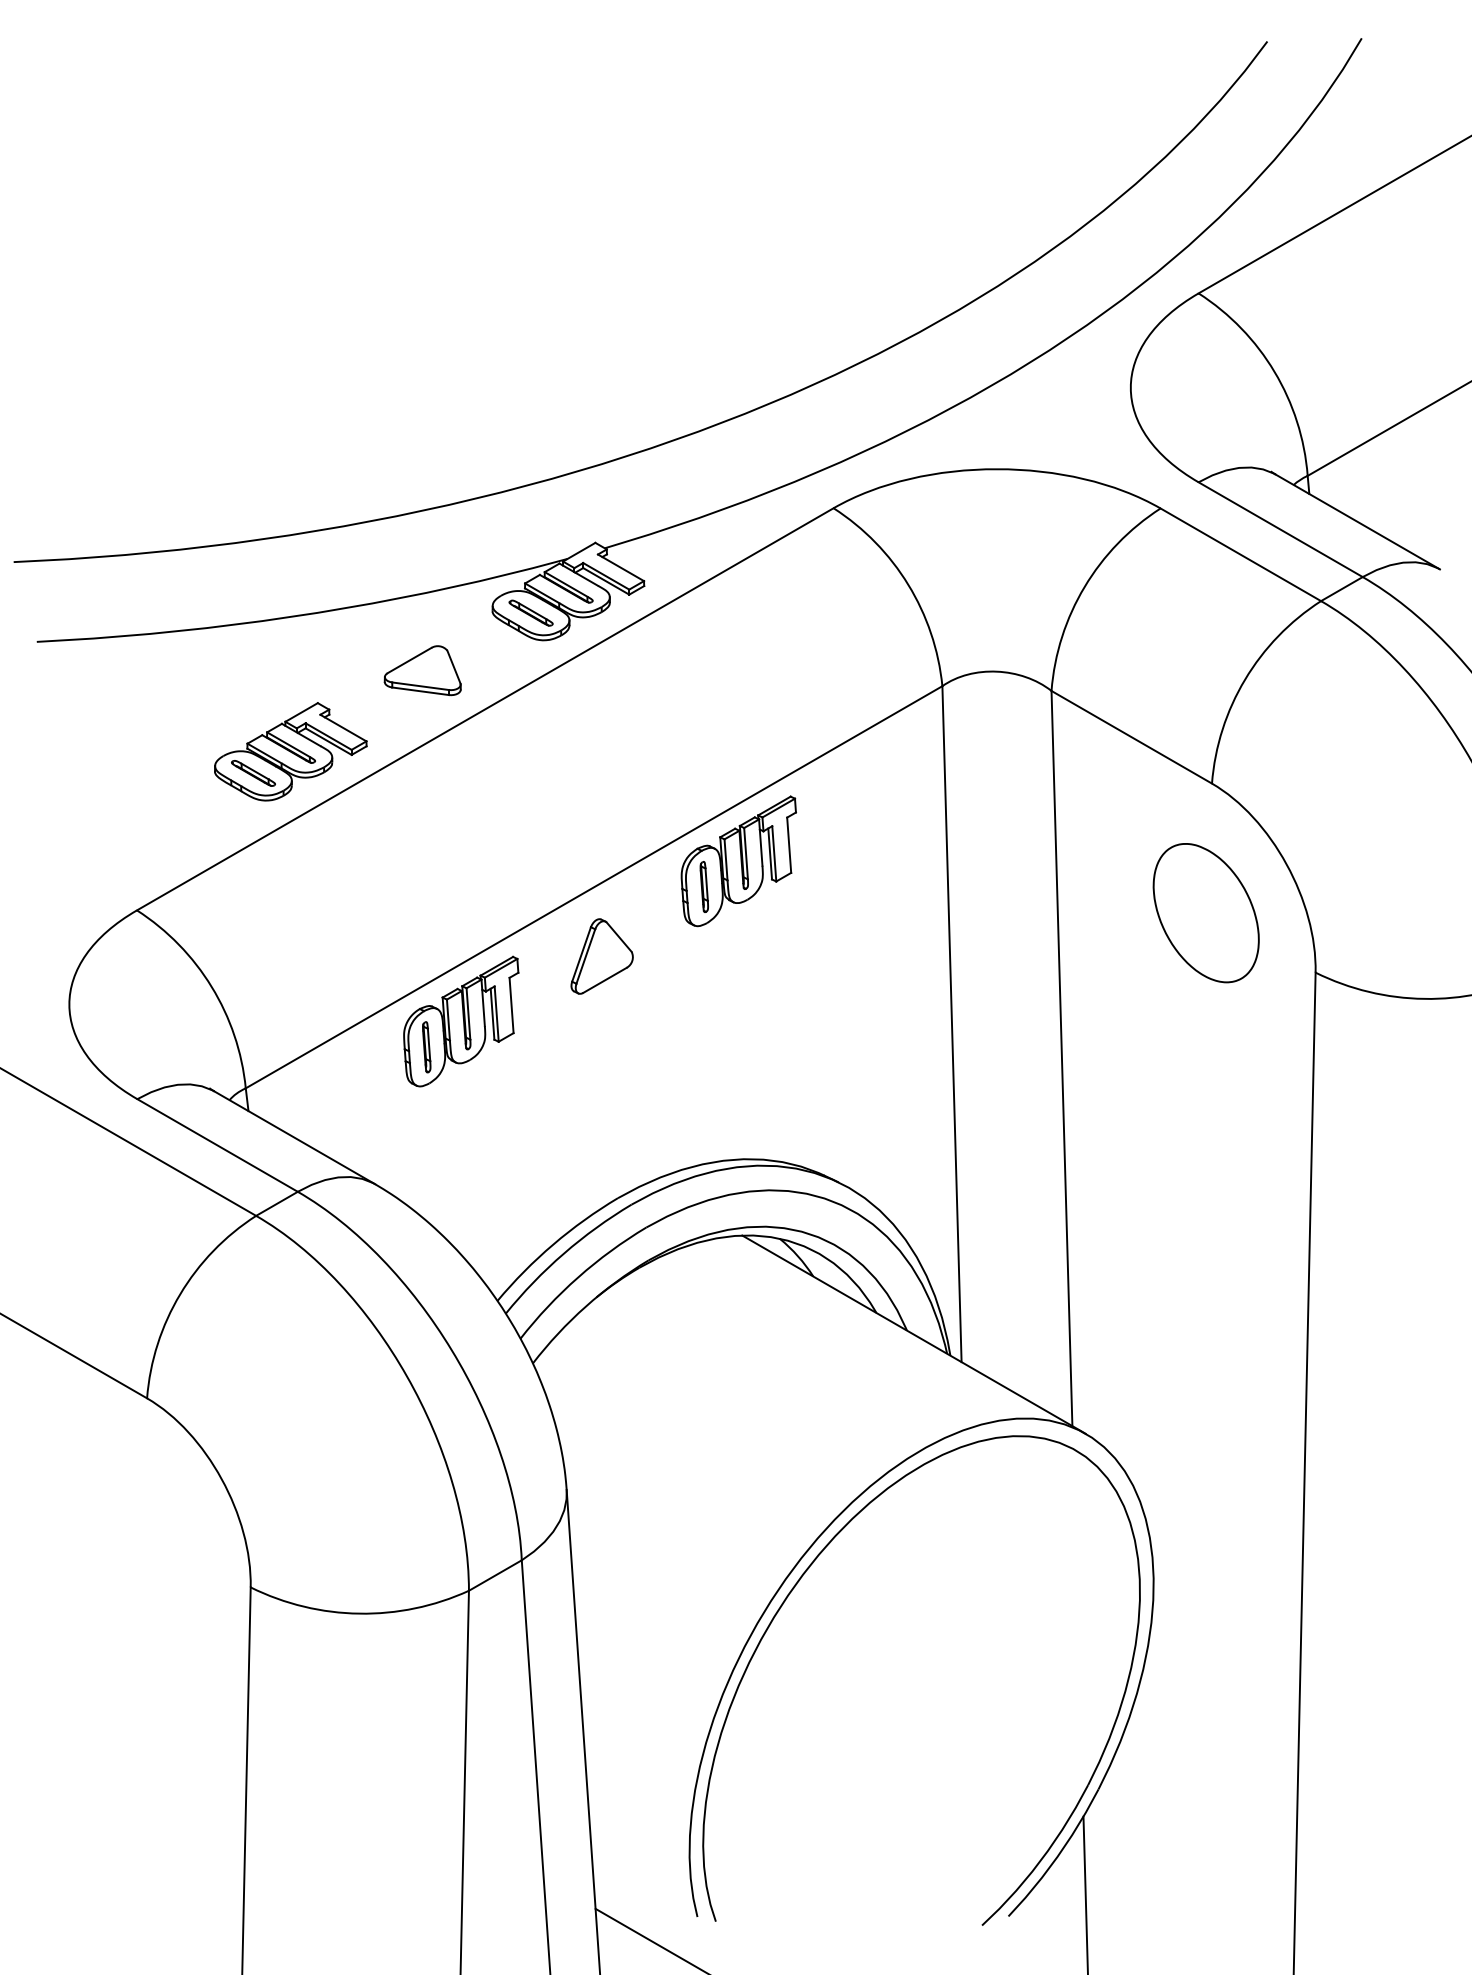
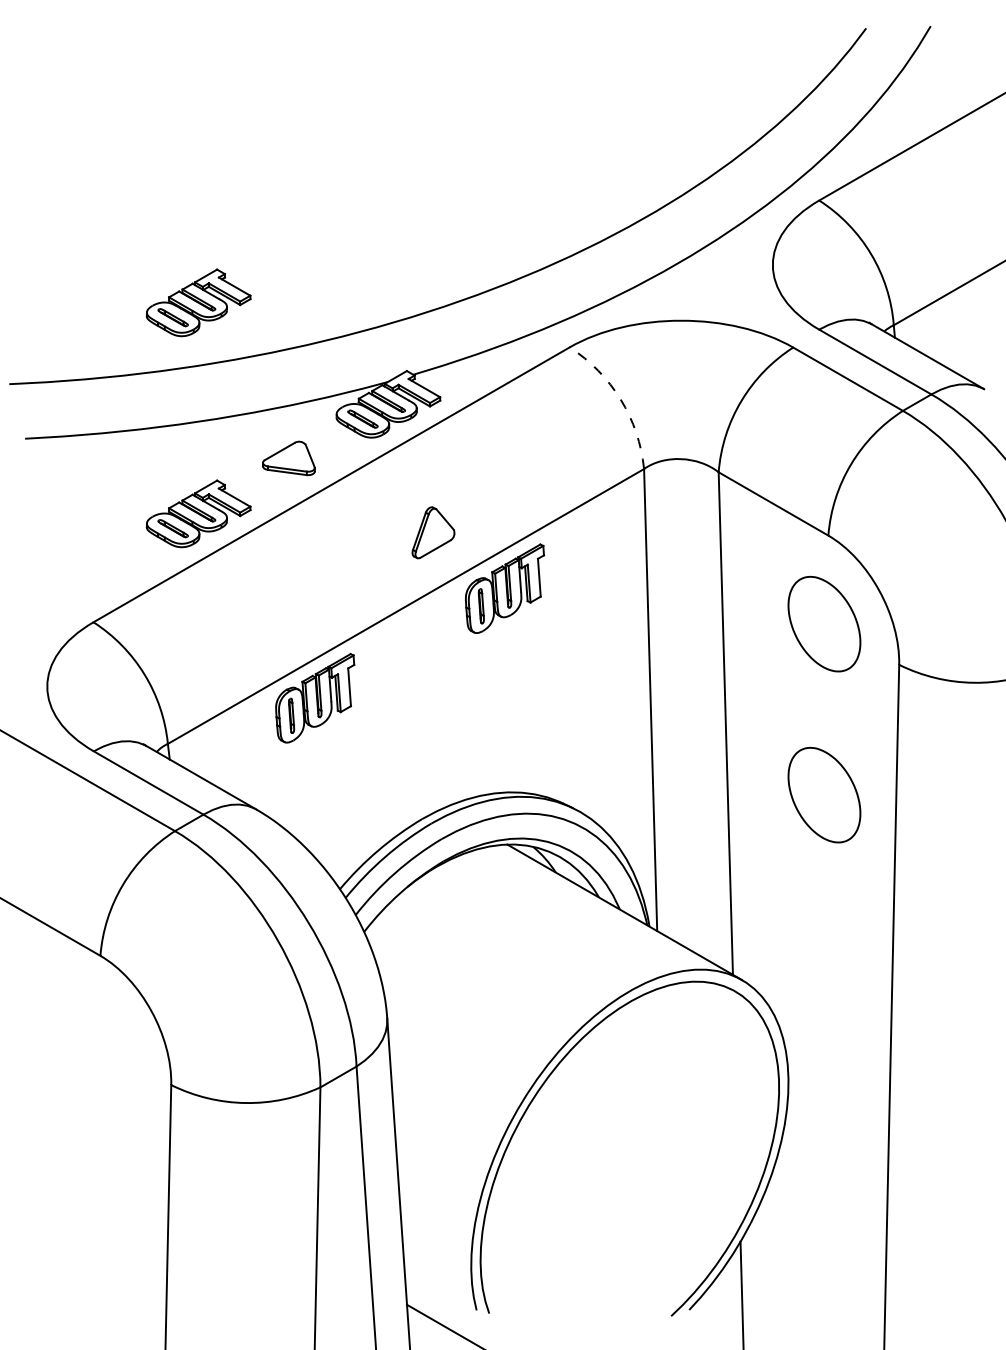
part: (290, 442) -> (198, 302), added
arc: (907, 584) -> (620, 399), solid -> dashed
part: (602, 956) -> (433, 532), moved
part: (1206, 1162) -> (824, 794), added

